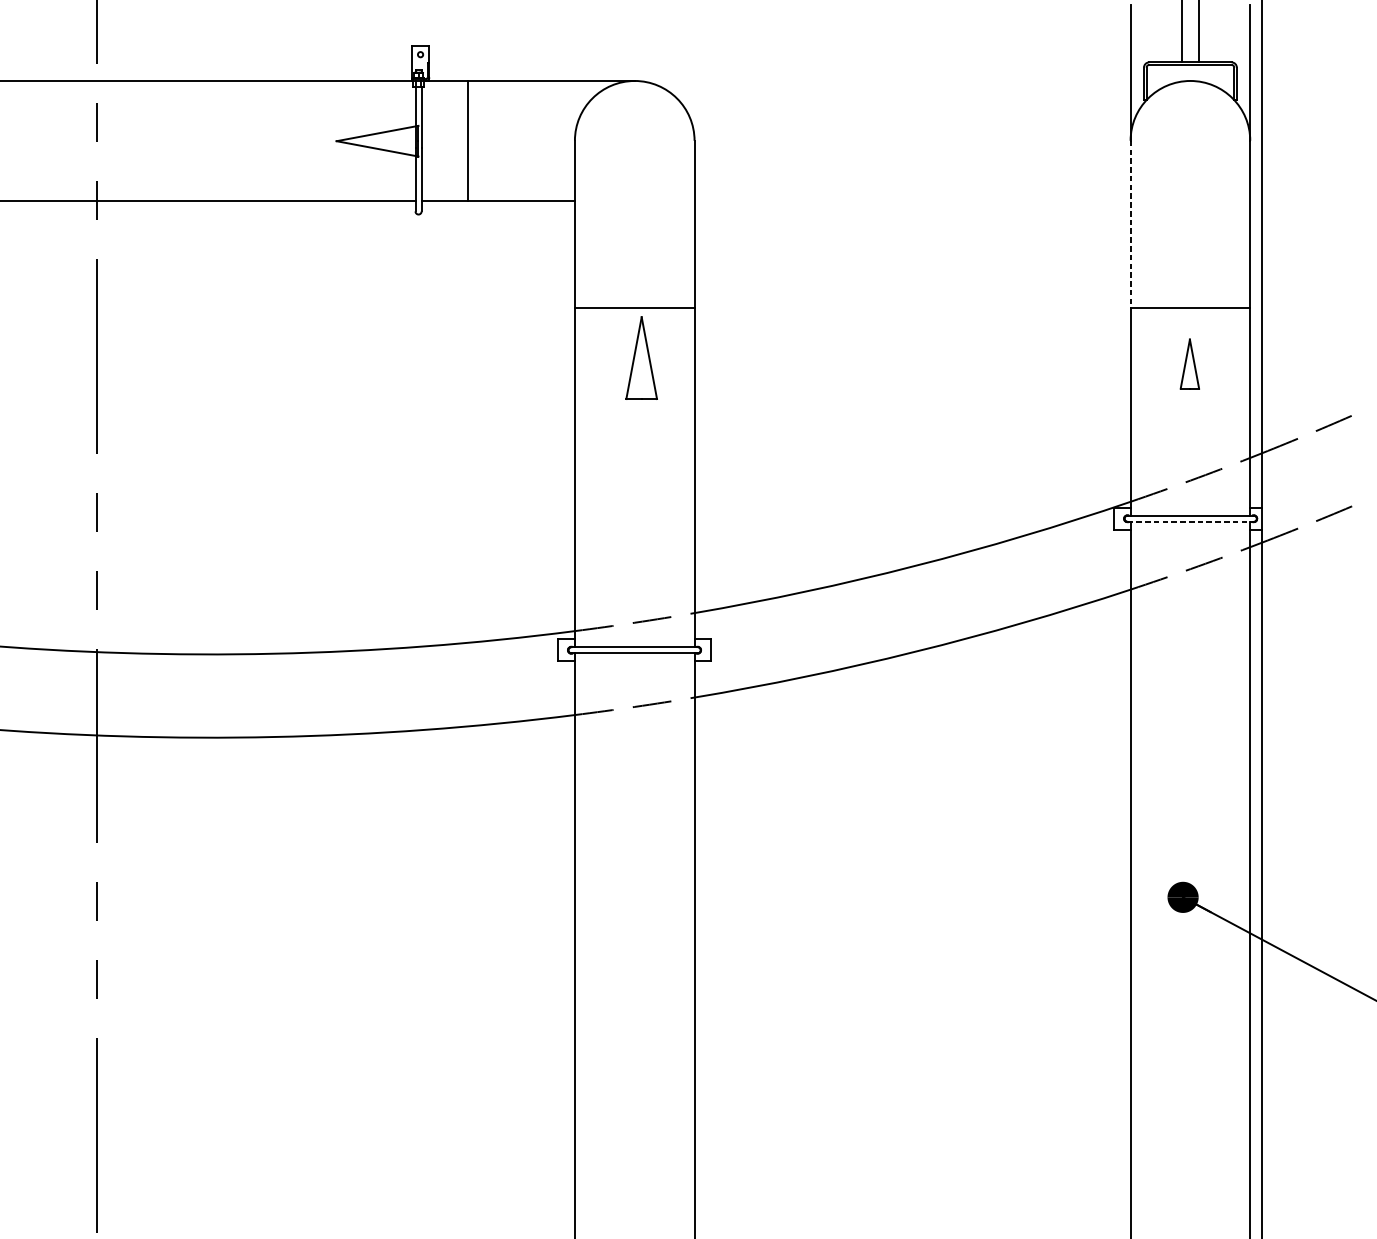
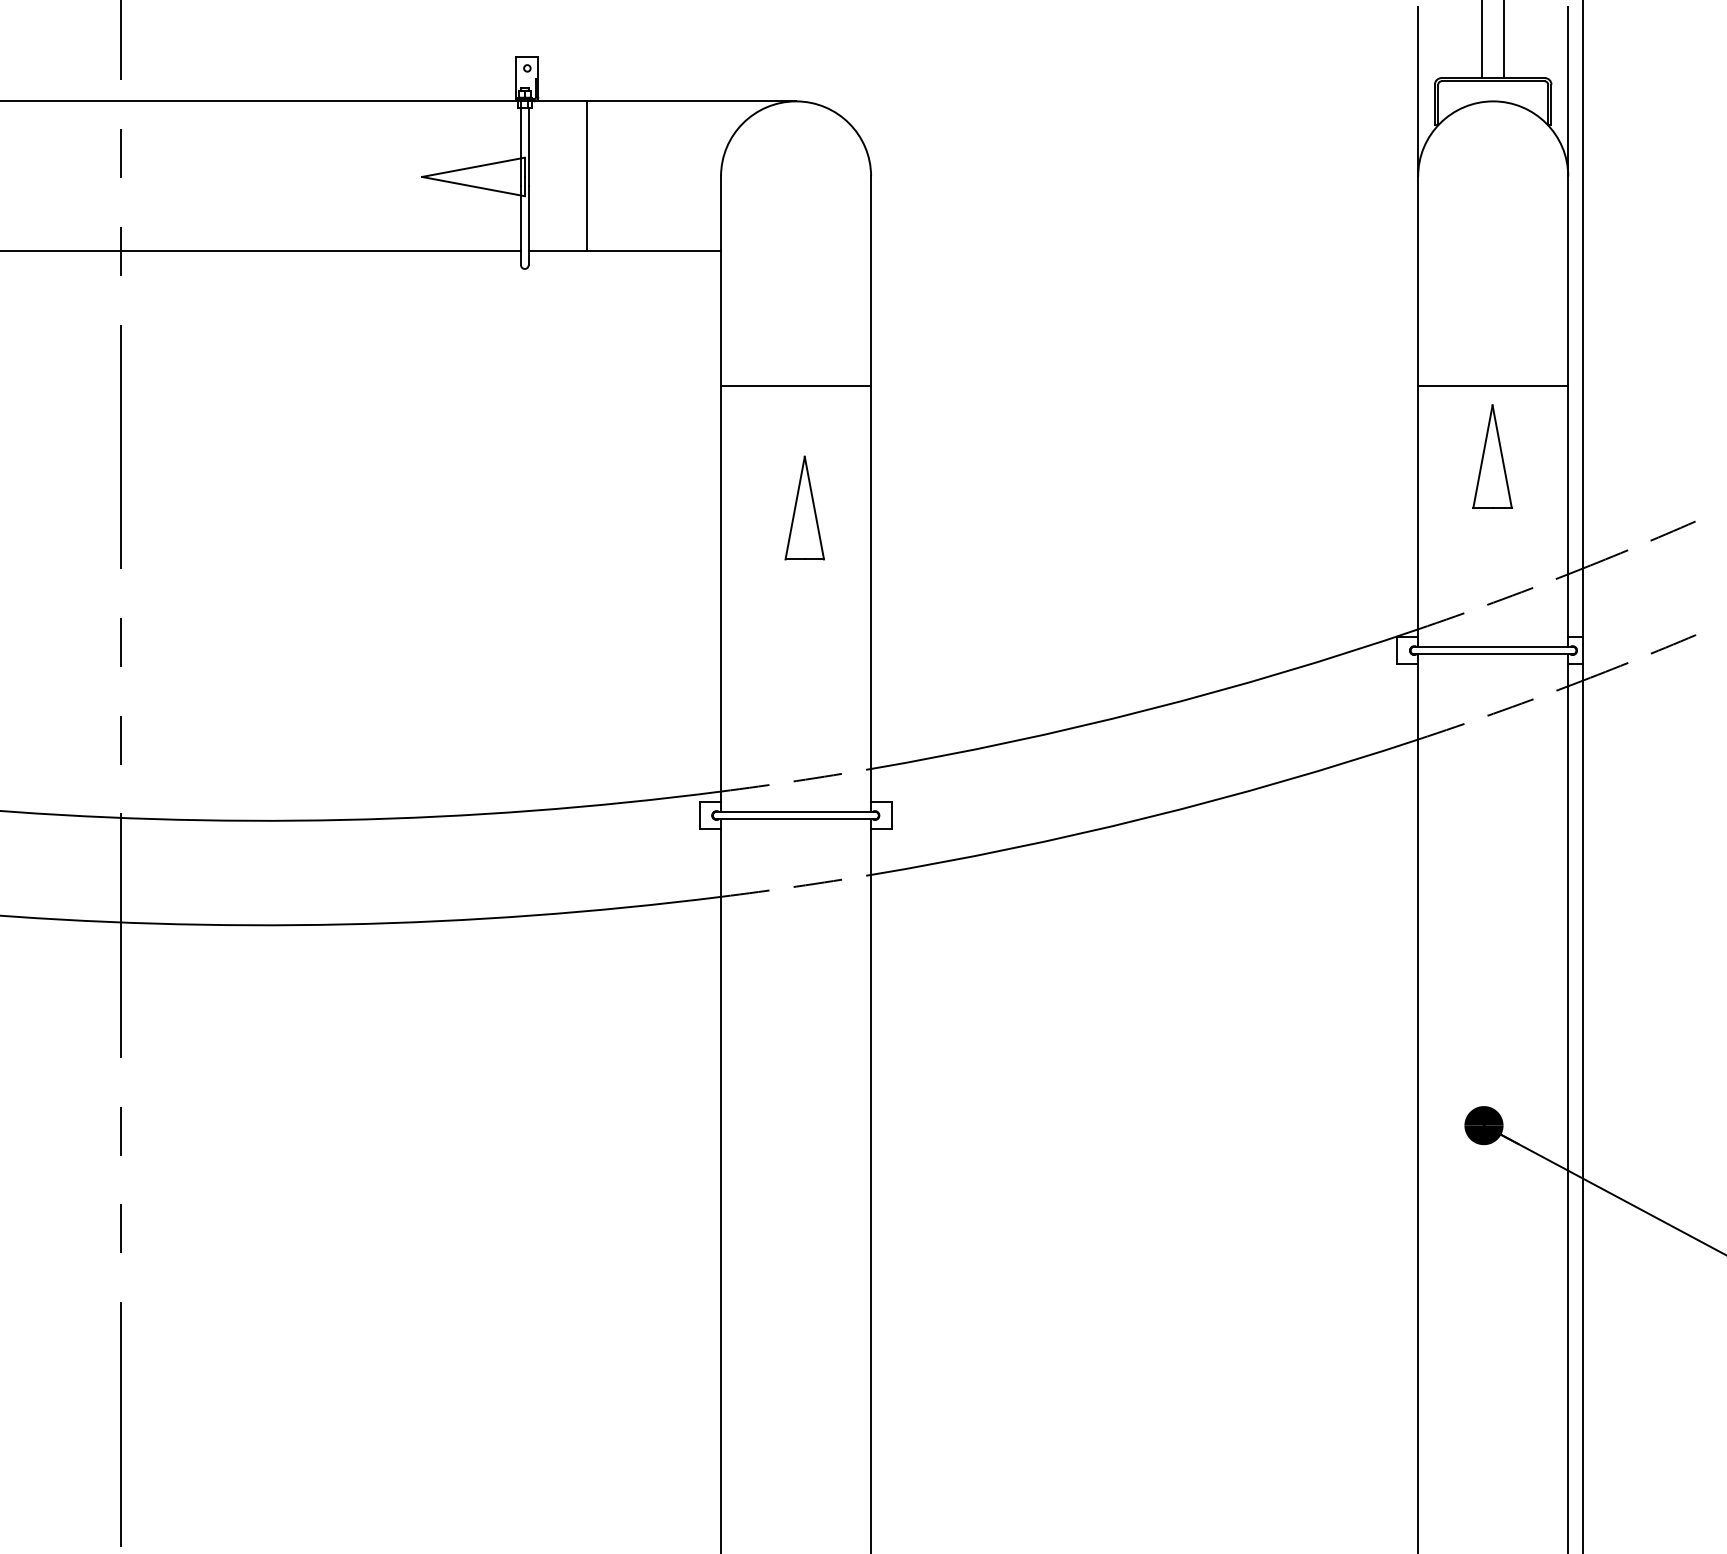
line: (1130, 224) -> (1418, 281), dashed -> solid
part: (641, 357) -> (804, 507), moved
part: (1189, 364) -> (1492, 456), size x1.67
line: (1190, 521) -> (1493, 654), dashed -> solid

